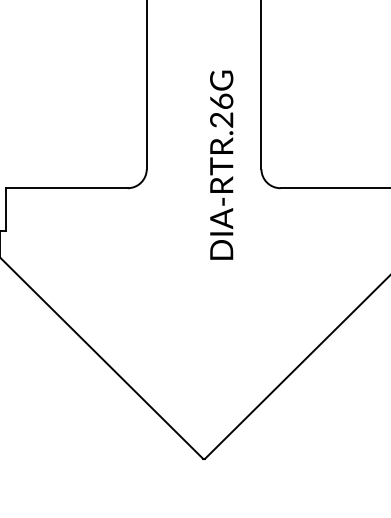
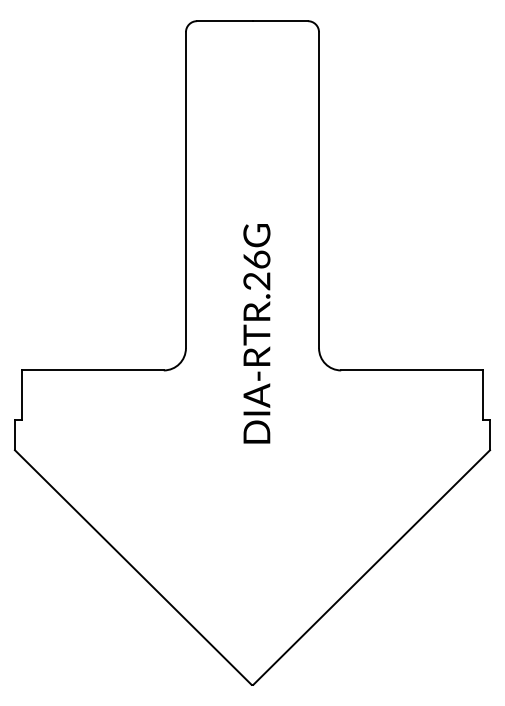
text: (221, 165) -> (256, 333), moved

